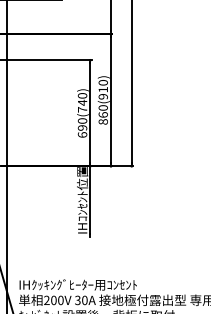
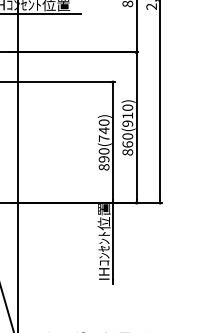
text: (82, 134) -> (104, 166), 690(740) -> 890(740)

